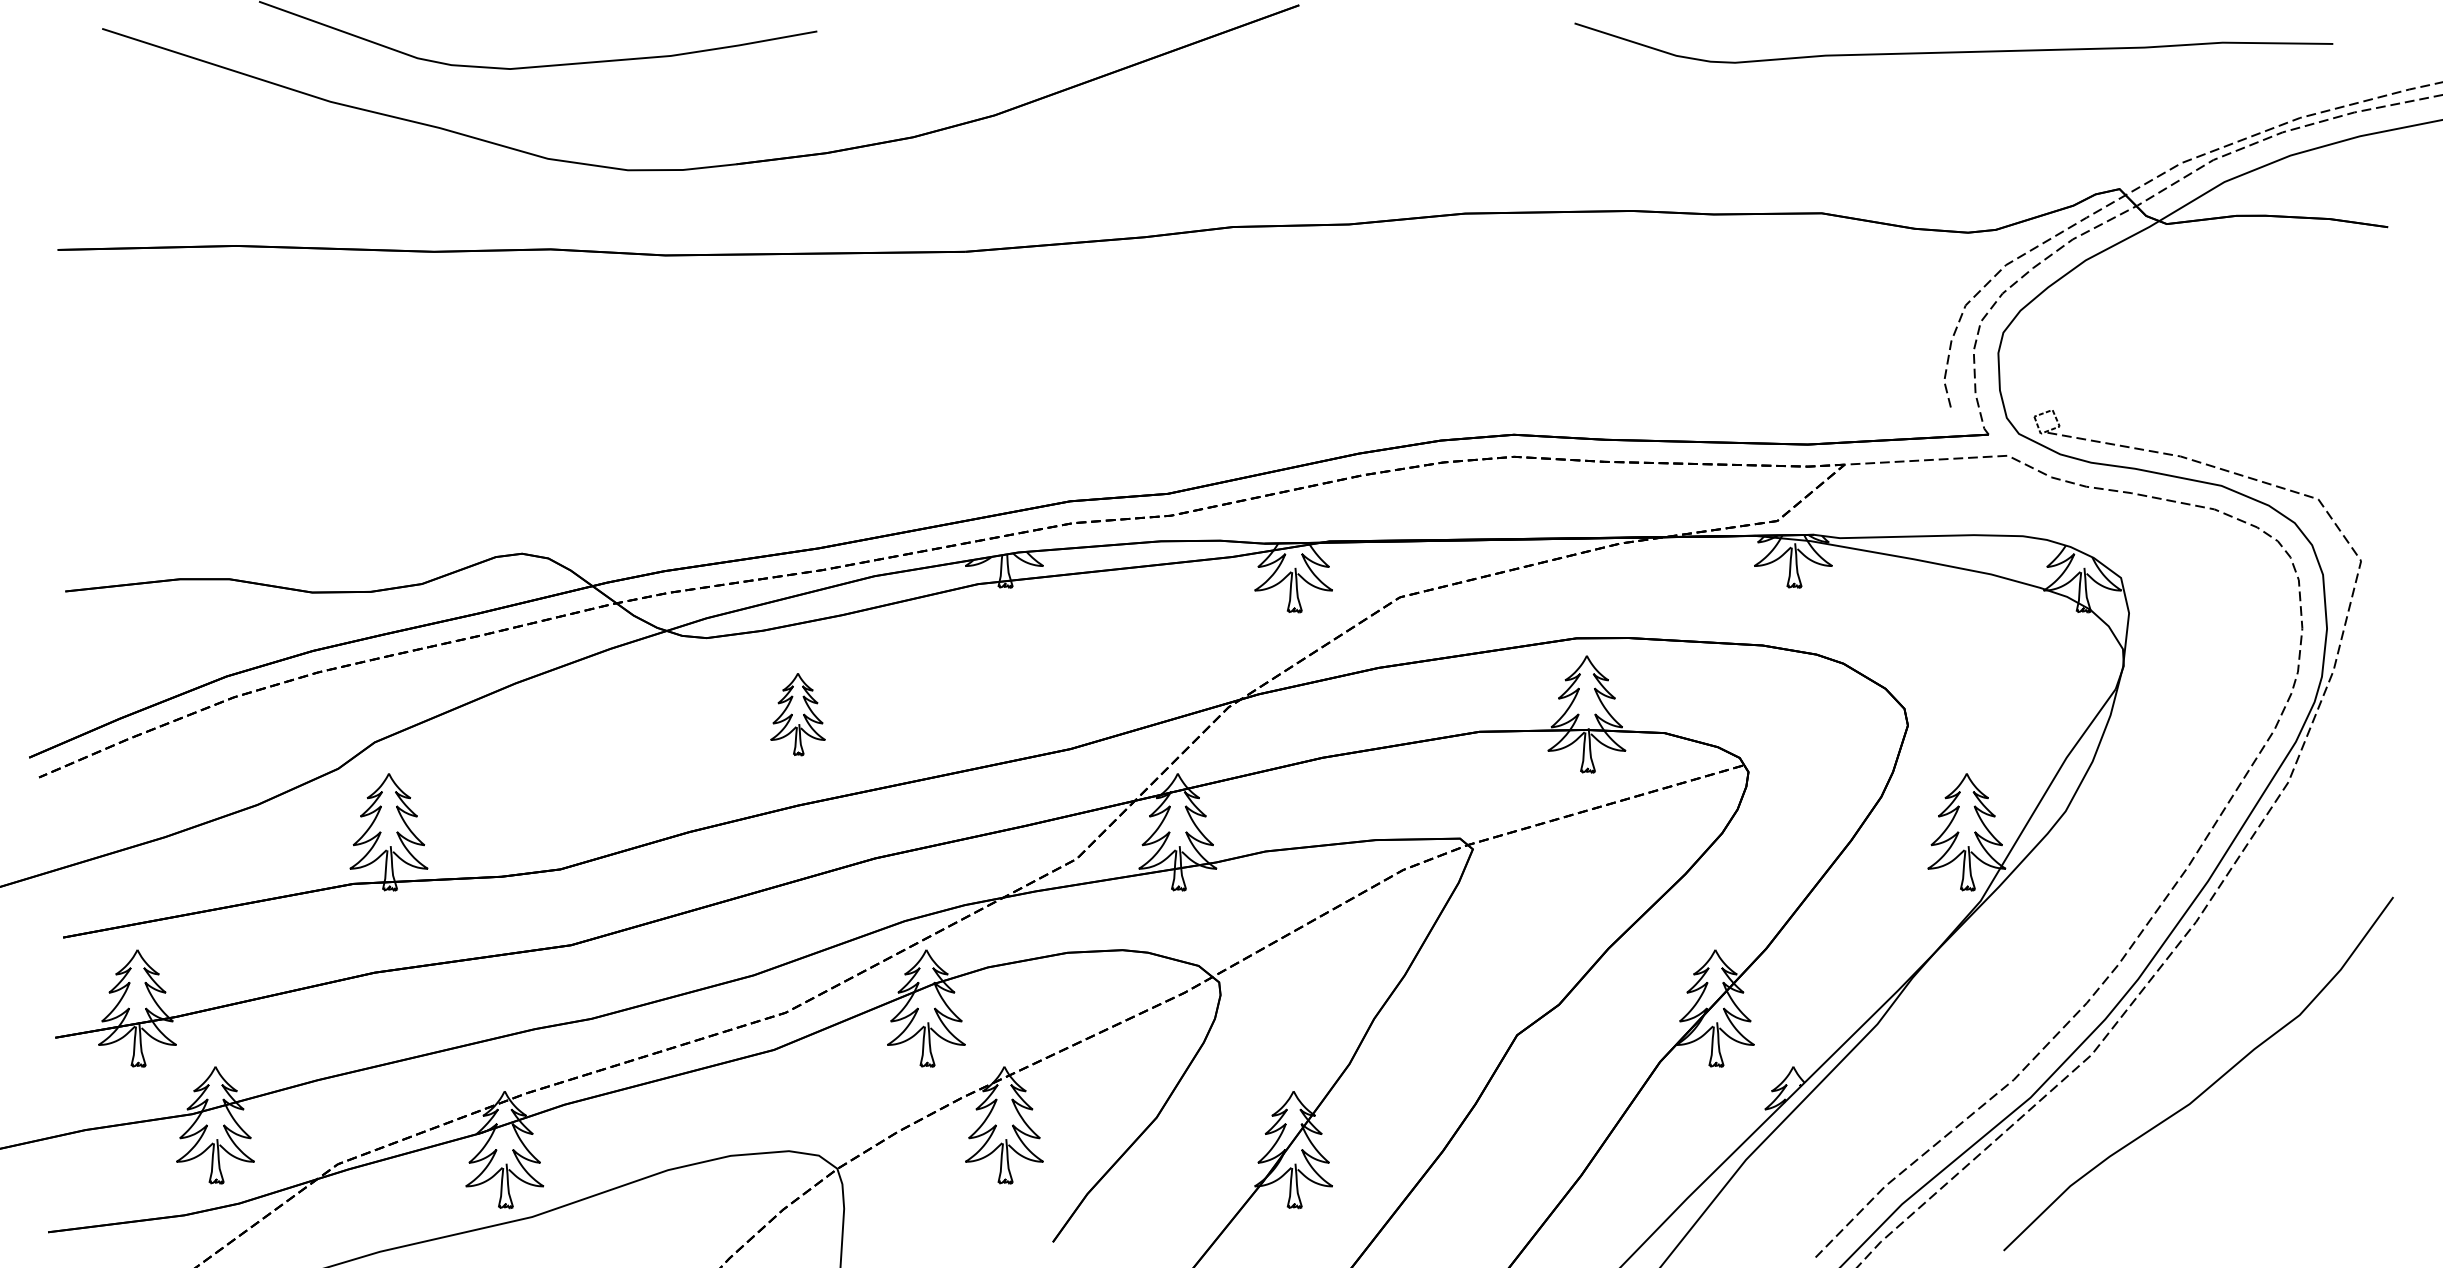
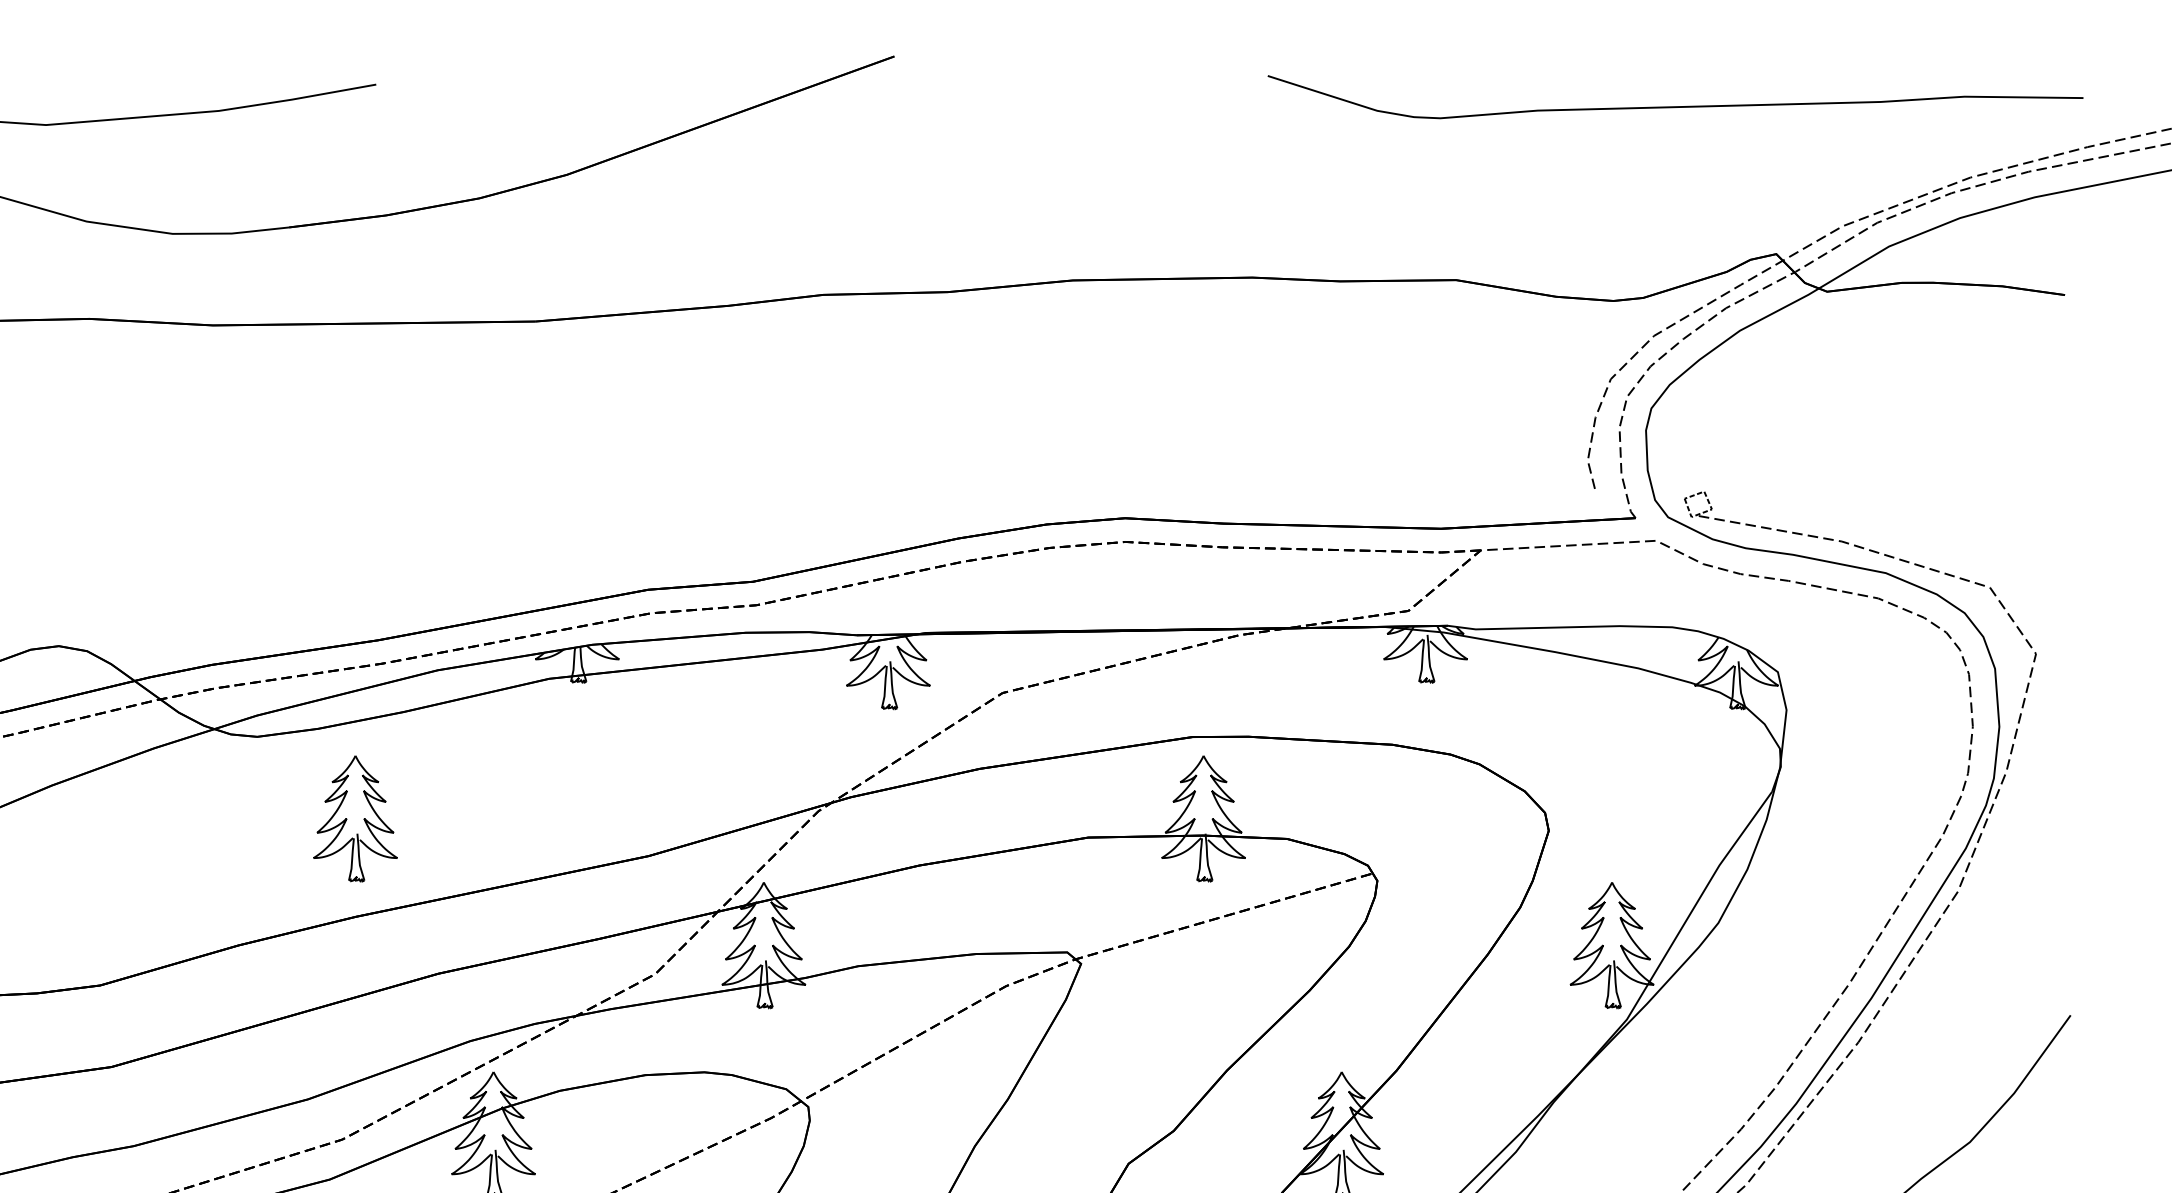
curve: (1953, 51) -> (1675, 106), moved
part: (797, 714) -> (354, 818), size x1.43

